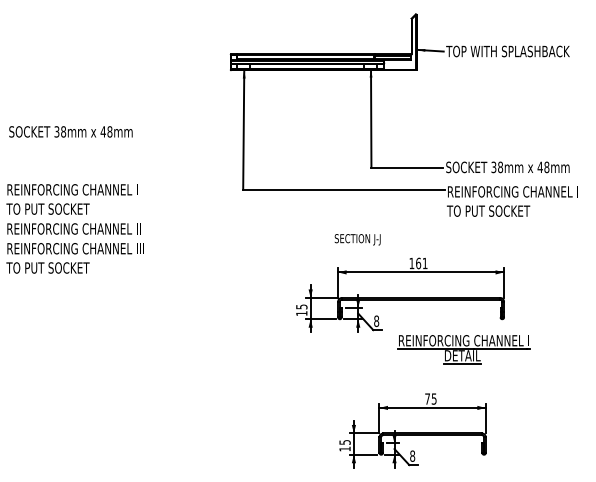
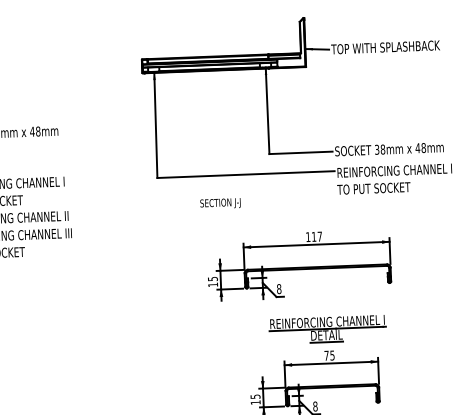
text: (357, 239) -> (220, 203), moved
text: (421, 263) -> (316, 236), 161 -> 117
part: (463, 349) -> (327, 329), moved

